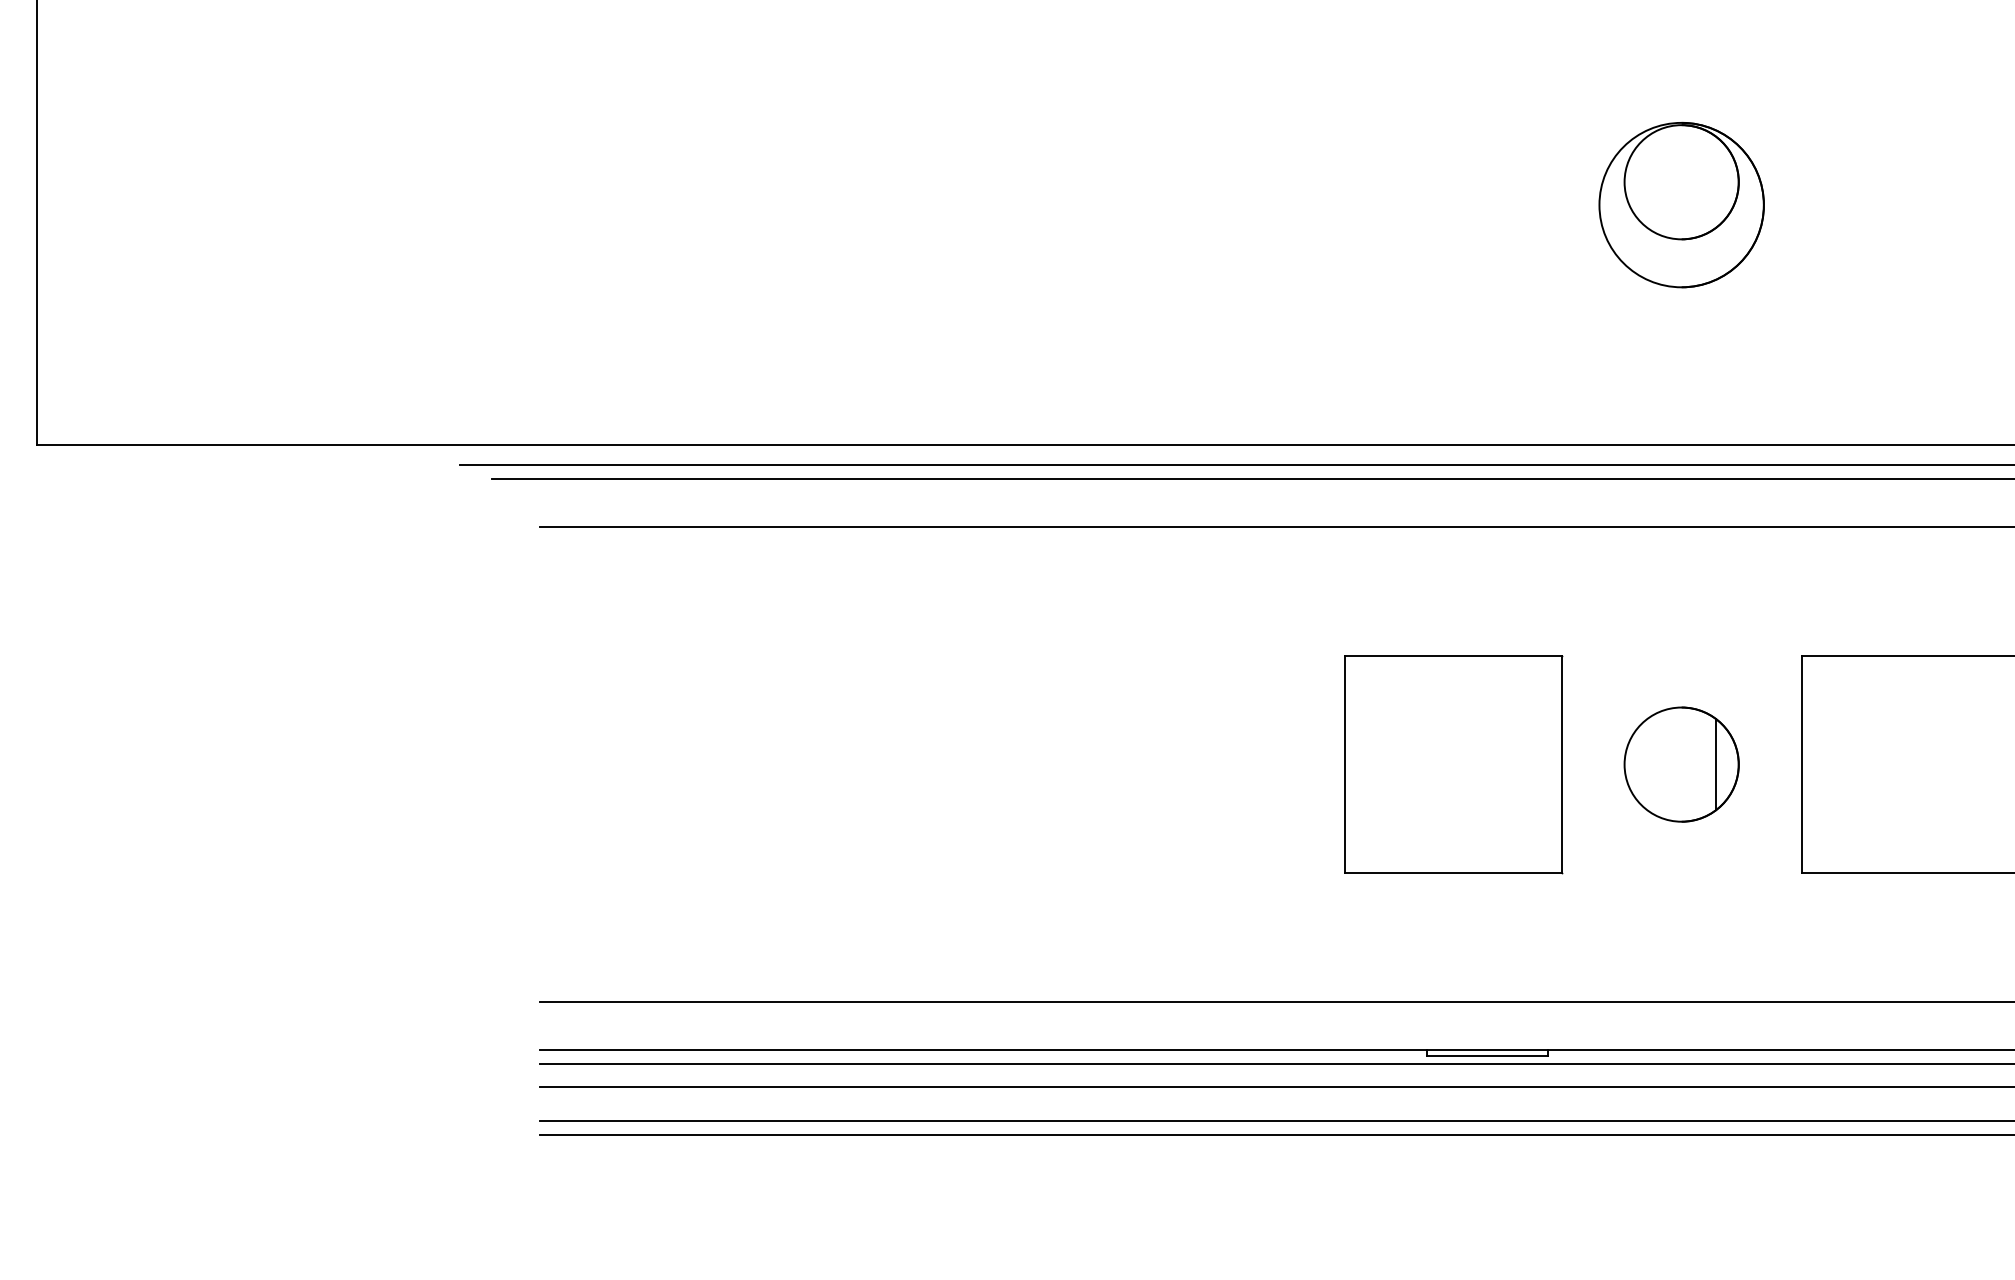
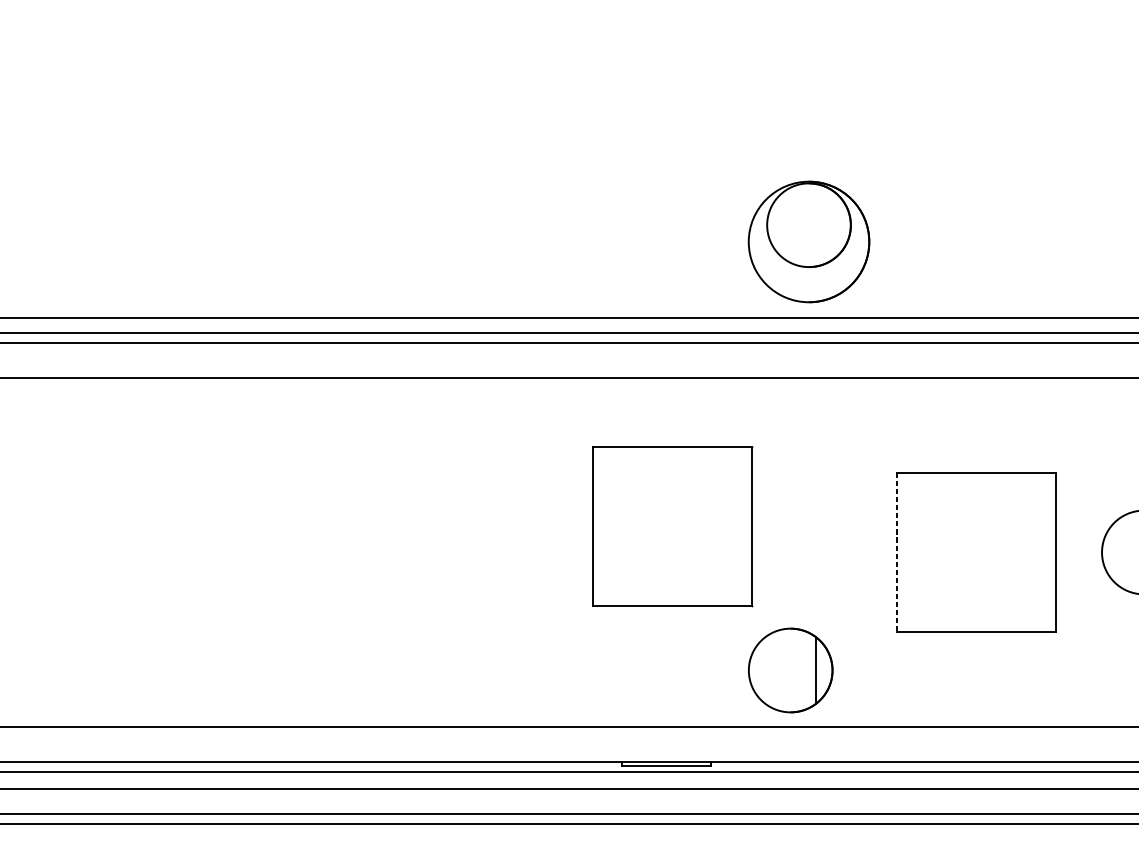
part: (1681, 204) -> (808, 241), moved
part: (1453, 764) -> (672, 525), moved
part: (1681, 764) -> (790, 670), moved
line: (1801, 765) -> (896, 553), solid -> dashed

